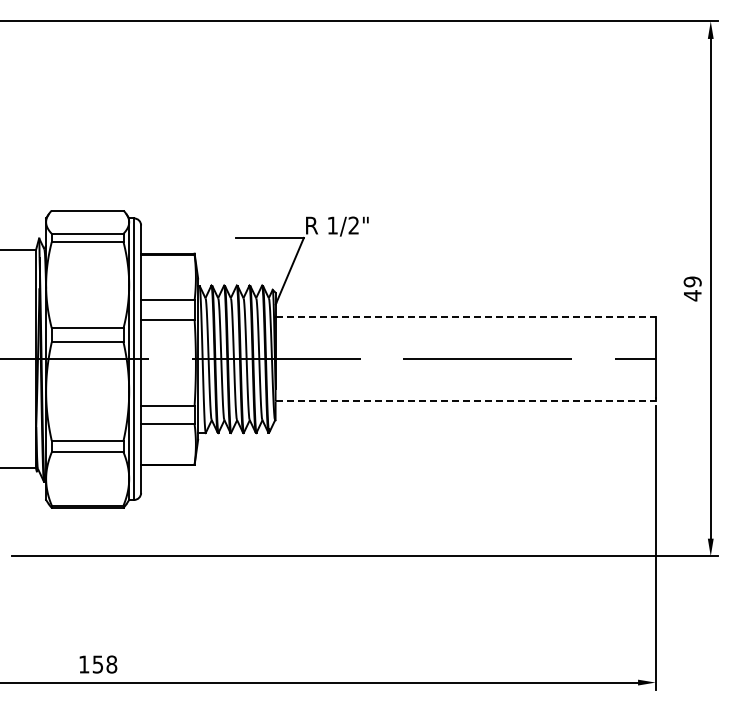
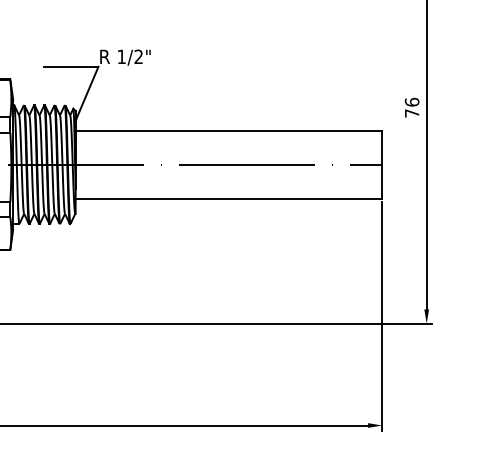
text: (692, 288) -> (411, 107), 49 -> 76
line: (466, 316) -> (229, 130), dashed -> solid
line: (466, 401) -> (229, 198), dashed -> solid

